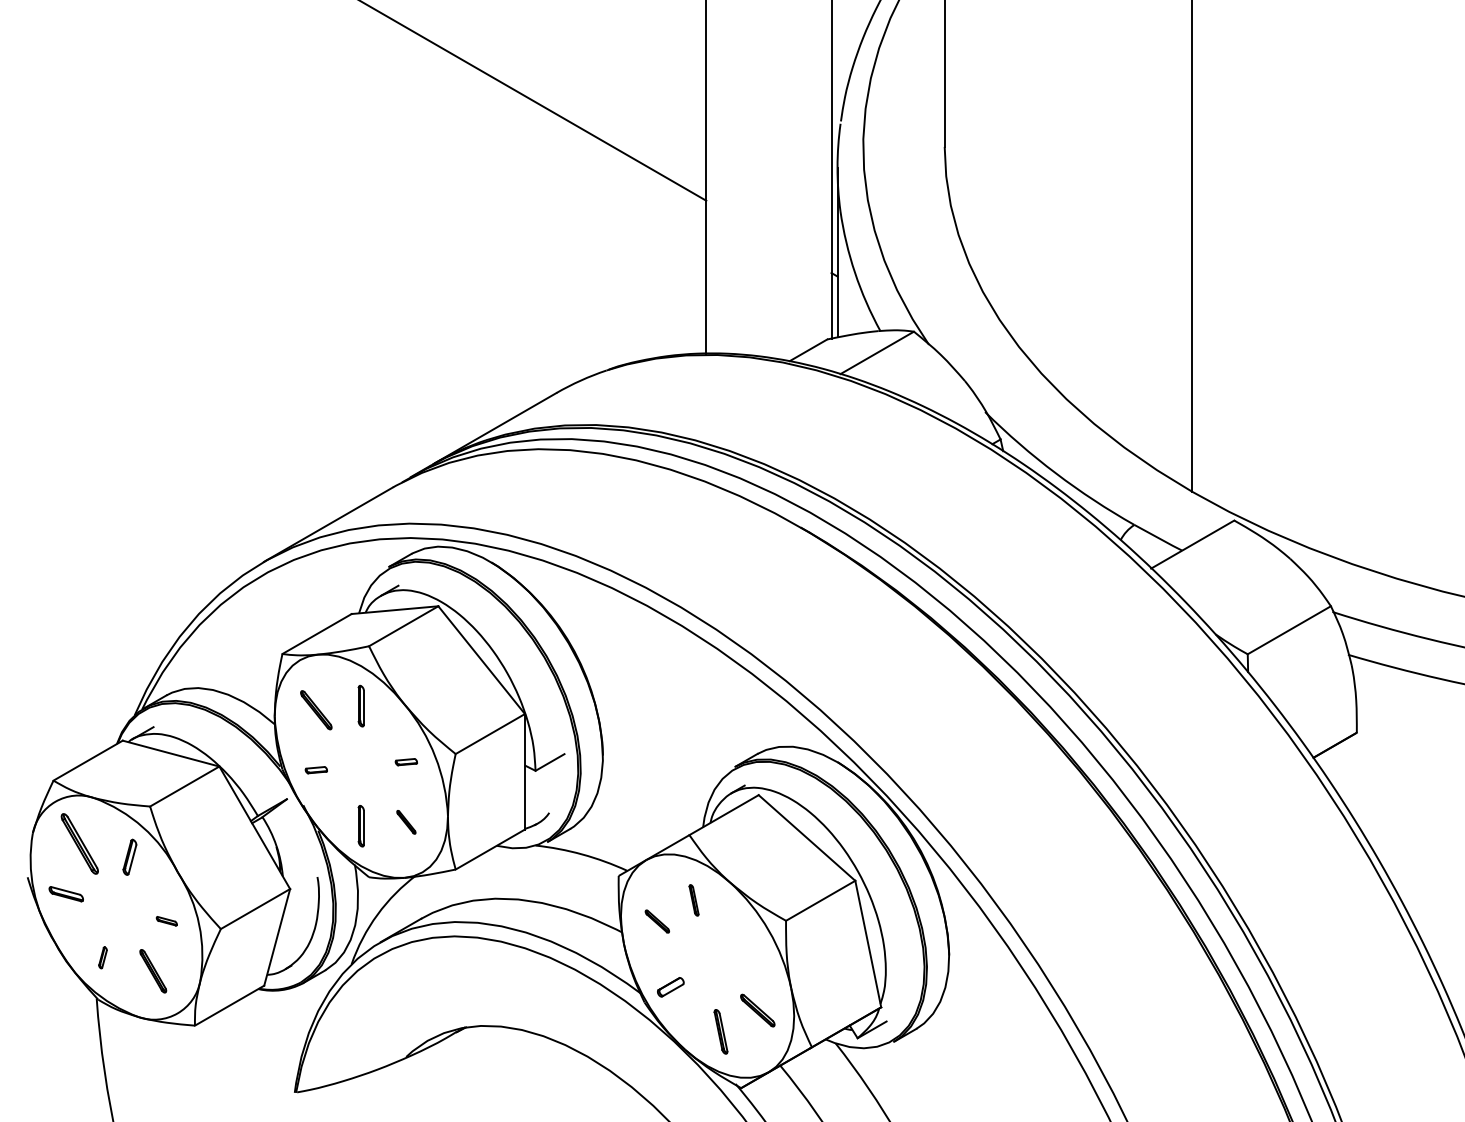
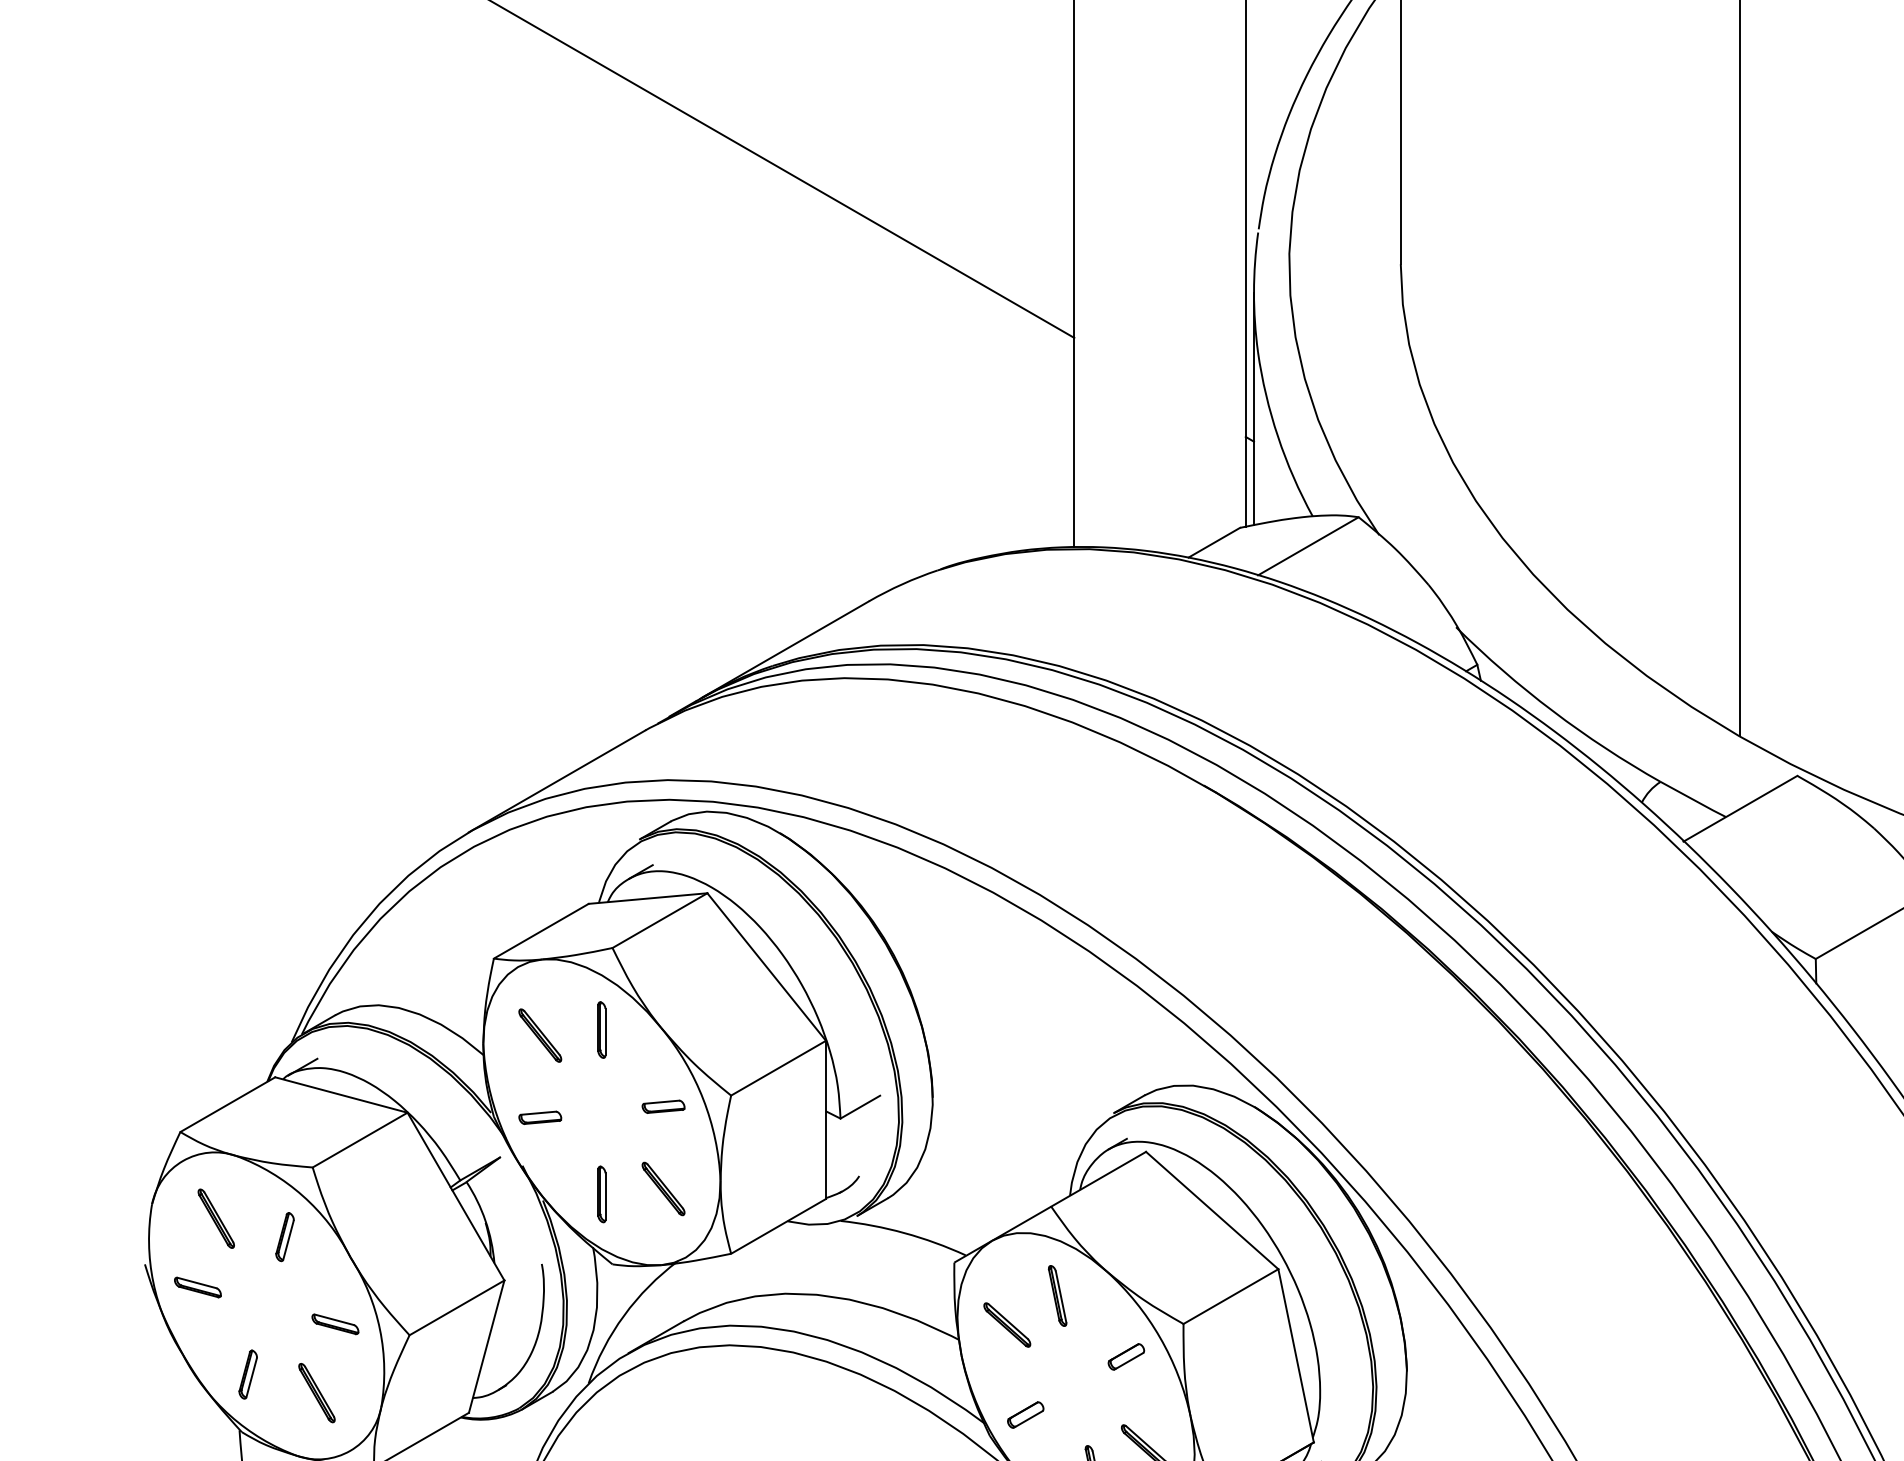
part: (406, 761) -> (663, 1105), size x1.43
part: (316, 769) -> (540, 1116), size x1.43
part: (406, 822) -> (663, 1189), size x1.67
part: (79, 843) -> (215, 1218), size x0.71
part: (693, 900) -> (1056, 1296), size x1.43
part: (166, 921) -> (335, 1324), size x1.67
part: (657, 921) -> (1007, 1324), size x1.43
part: (744, 944) -> (1126, 1356), added
part: (102, 957) -> (247, 1374), size x1.67

